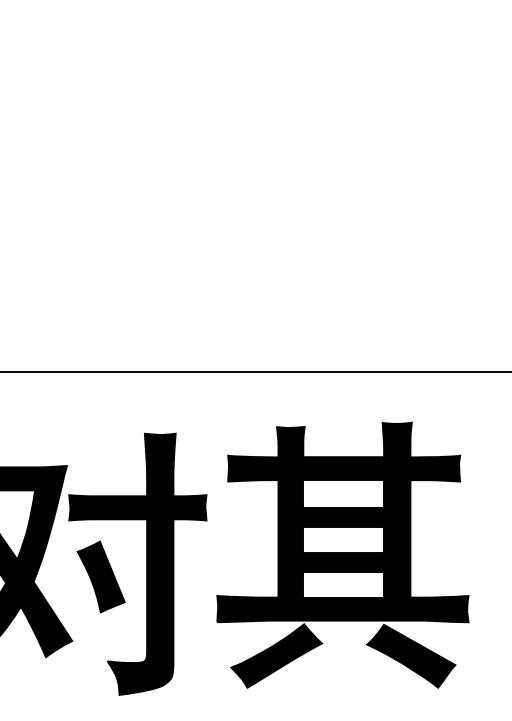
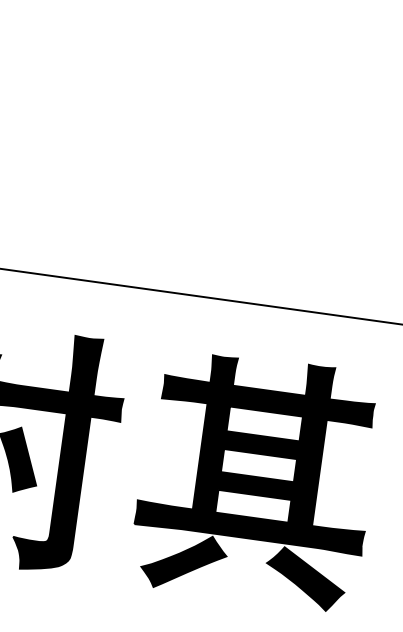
part: (342, 554) -> (256, 478), moved

